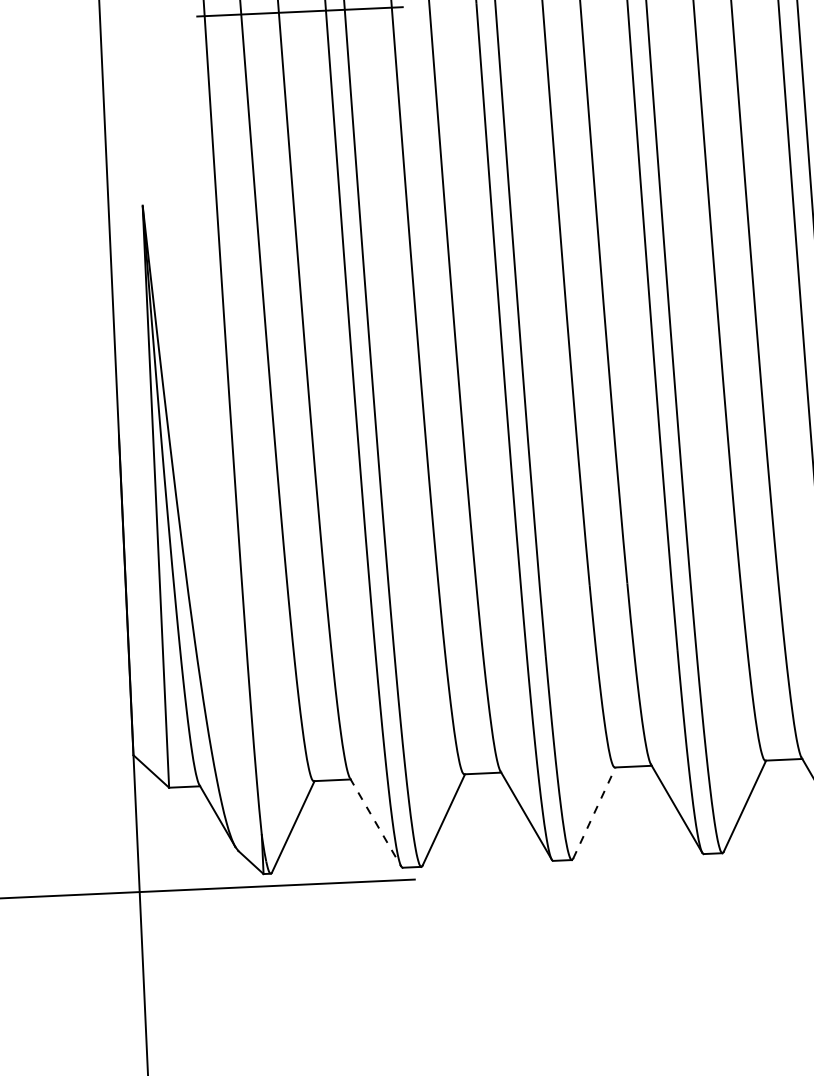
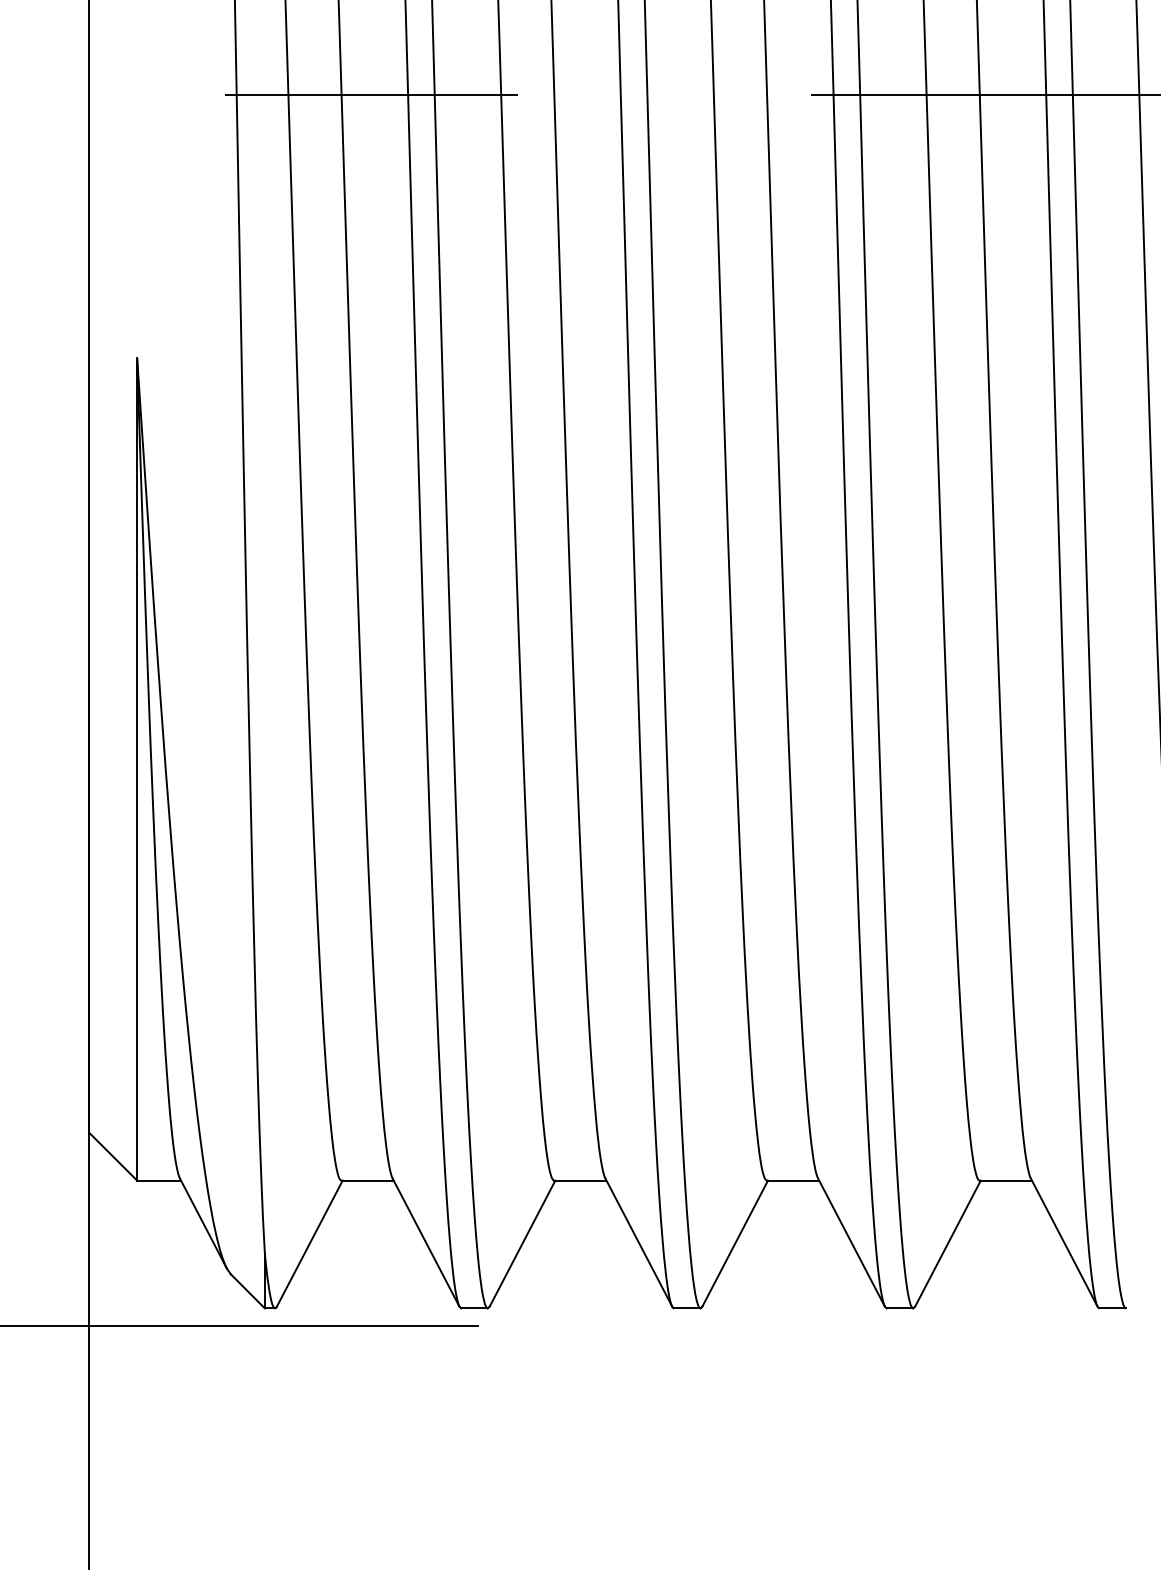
line: (594, 813) -> (735, 1243), dashed -> solid
line: (375, 822) -> (426, 1243), dashed -> solid

